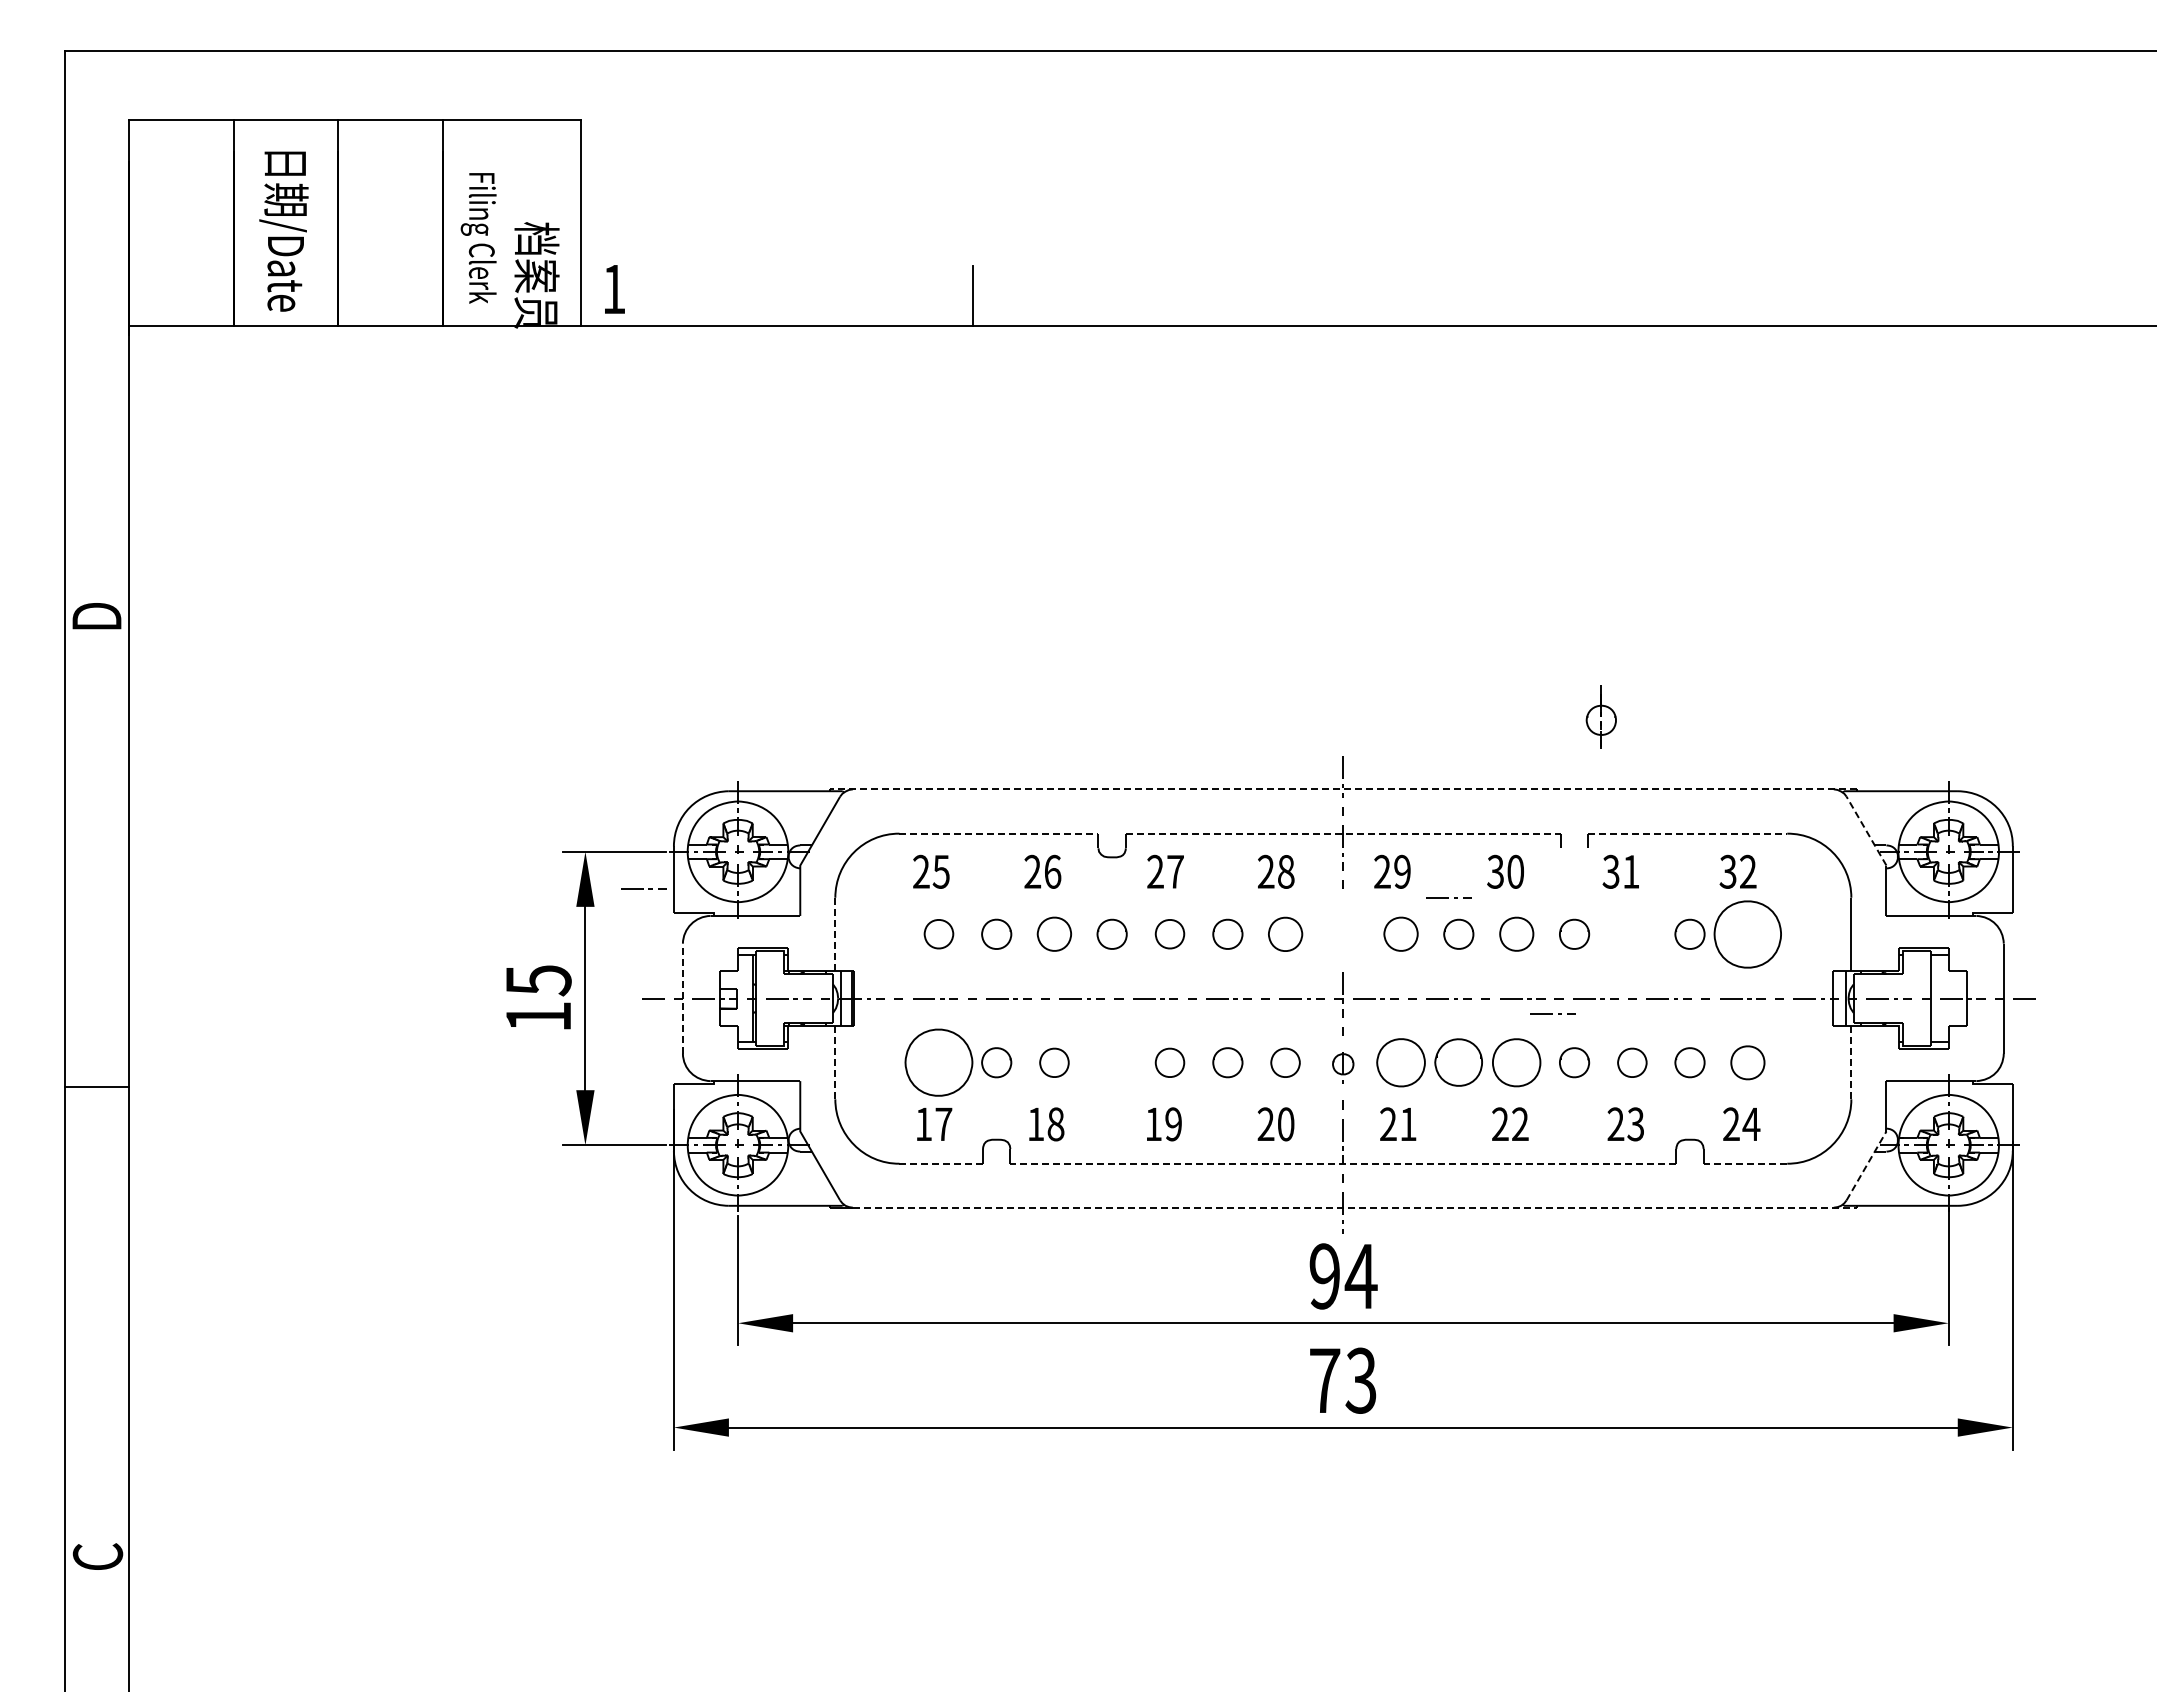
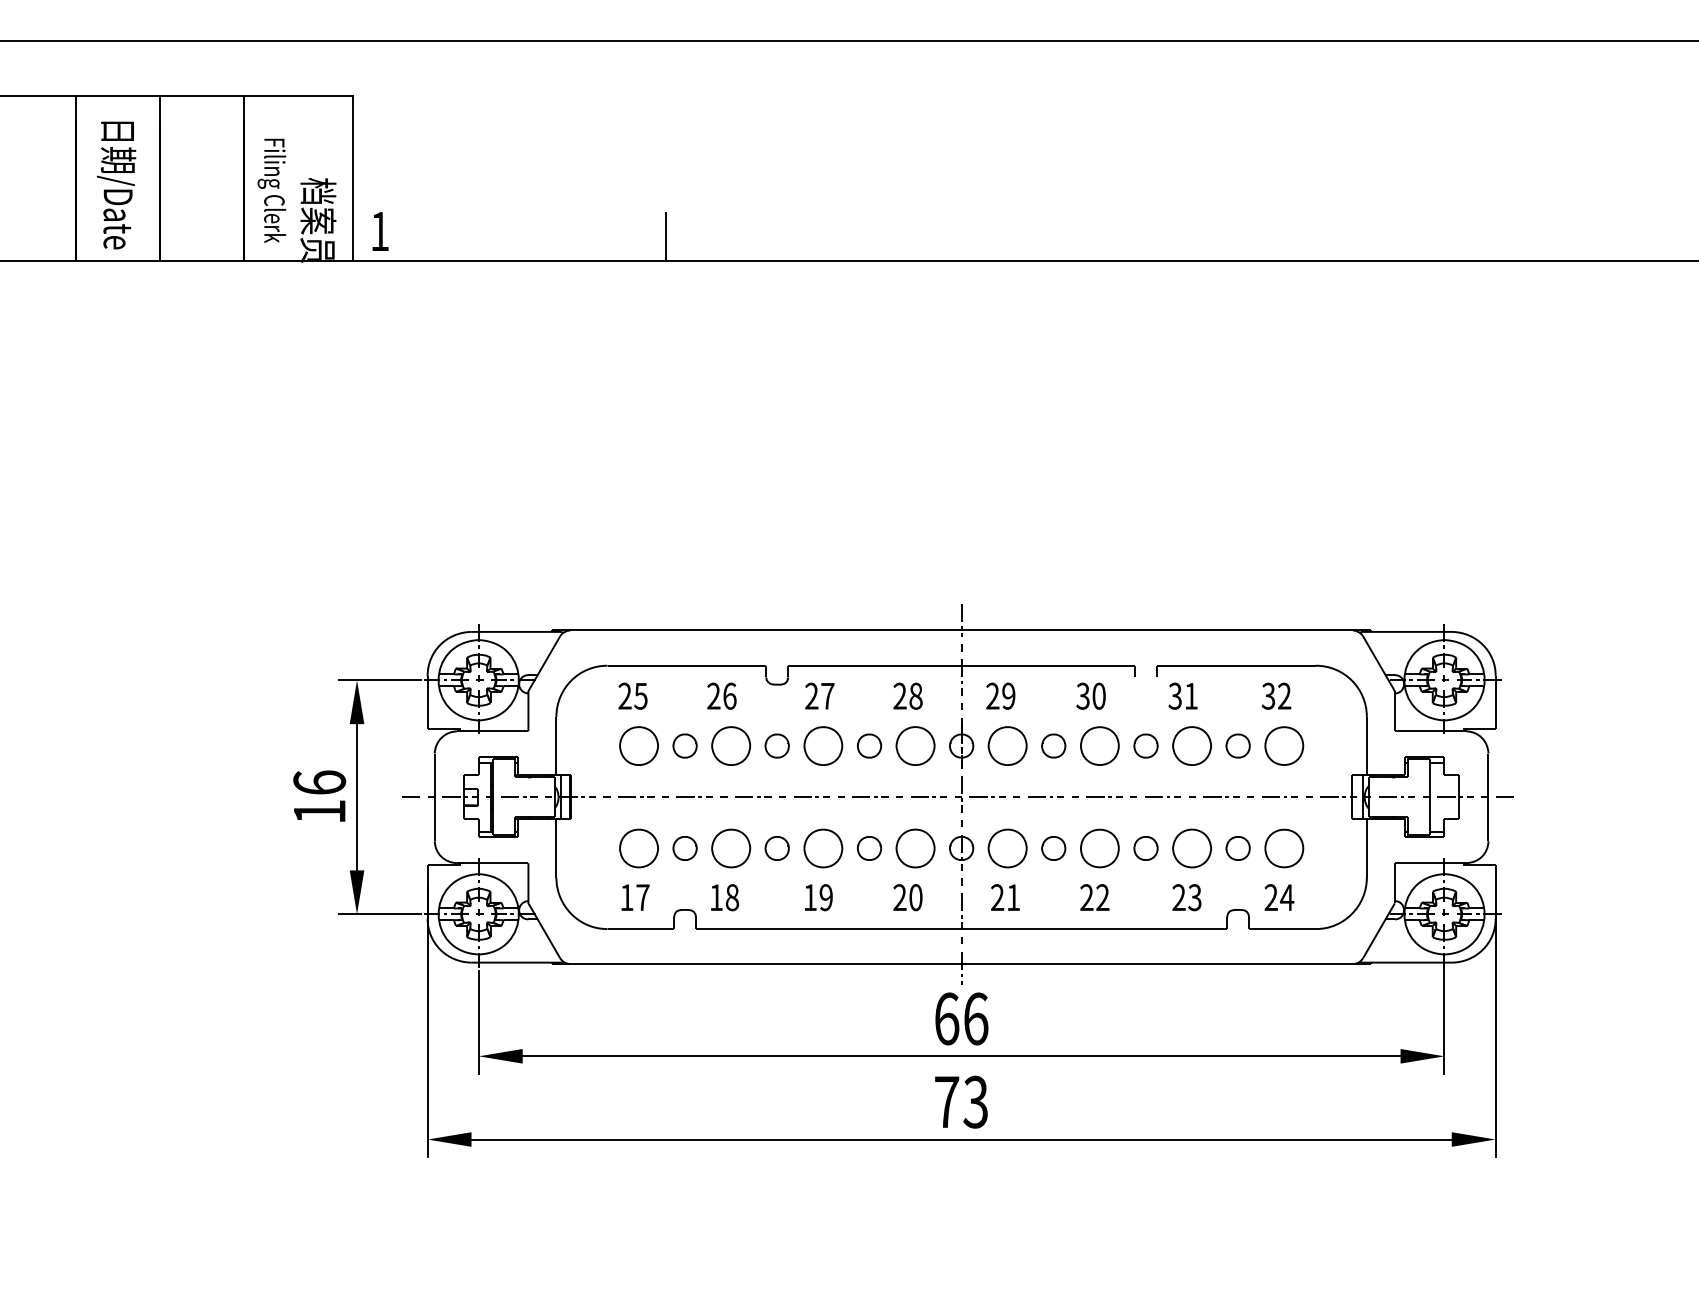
part: (1600, 716) -> (960, 743), moved
line: (1343, 789) -> (961, 630), dashed -> solid
line: (1866, 831) -> (1378, 664), dashed -> solid
line: (999, 833) -> (687, 665), dashed -> solid
line: (1343, 833) -> (961, 665), dashed -> solid
line: (1687, 833) -> (1236, 665), dashed -> solid
line: (643, 888) -> (403, 709), removed
line: (1448, 897) -> (1045, 716), removed
part: (938, 933) -> (638, 745), size x1.67
part: (1054, 933) -> (731, 745), size x1.43
part: (1169, 933) -> (822, 745), size x1.67
part: (1400, 933) -> (1007, 745), size x1.43
part: (1516, 933) -> (1099, 745), size x1.43
part: (1632, 933) -> (1192, 745), added
part: (1747, 933) -> (1284, 745), size x0.71
line: (835, 934) -> (556, 746), dashed -> solid
part: (1285, 934) -> (915, 746), size x1.43
text: (538, 980) -> (319, 782), 15 -> 16
line: (682, 998) -> (434, 797), dashed -> solid
line: (1552, 1013) -> (1128, 809), removed
line: (835, 1062) -> (556, 848), dashed -> solid
part: (938, 1062) -> (638, 848), size x0.71
part: (1054, 1062) -> (731, 848), size x1.67
part: (1111, 1062) -> (776, 848), added
part: (1169, 1062) -> (822, 848), size x1.67
part: (1285, 1062) -> (915, 848), size x1.67
part: (1458, 1062) -> (1053, 848), size x0.62
part: (1632, 1062) -> (1192, 848), size x1.67
part: (1747, 1062) -> (1284, 848), size x1.43
line: (1851, 1062) -> (1366, 848), dashed -> solid
part: (1342, 1067) -> (960, 852), size x1.43
line: (941, 1163) -> (641, 928), dashed -> solid
line: (1343, 1163) -> (961, 928), dashed -> solid
line: (1745, 1163) -> (1282, 928), dashed -> solid
line: (1866, 1165) -> (1378, 930), dashed -> solid
line: (1355, 1207) -> (971, 963), dashed -> solid
text: (1343, 1276) -> (961, 1019), 94 -> 66

